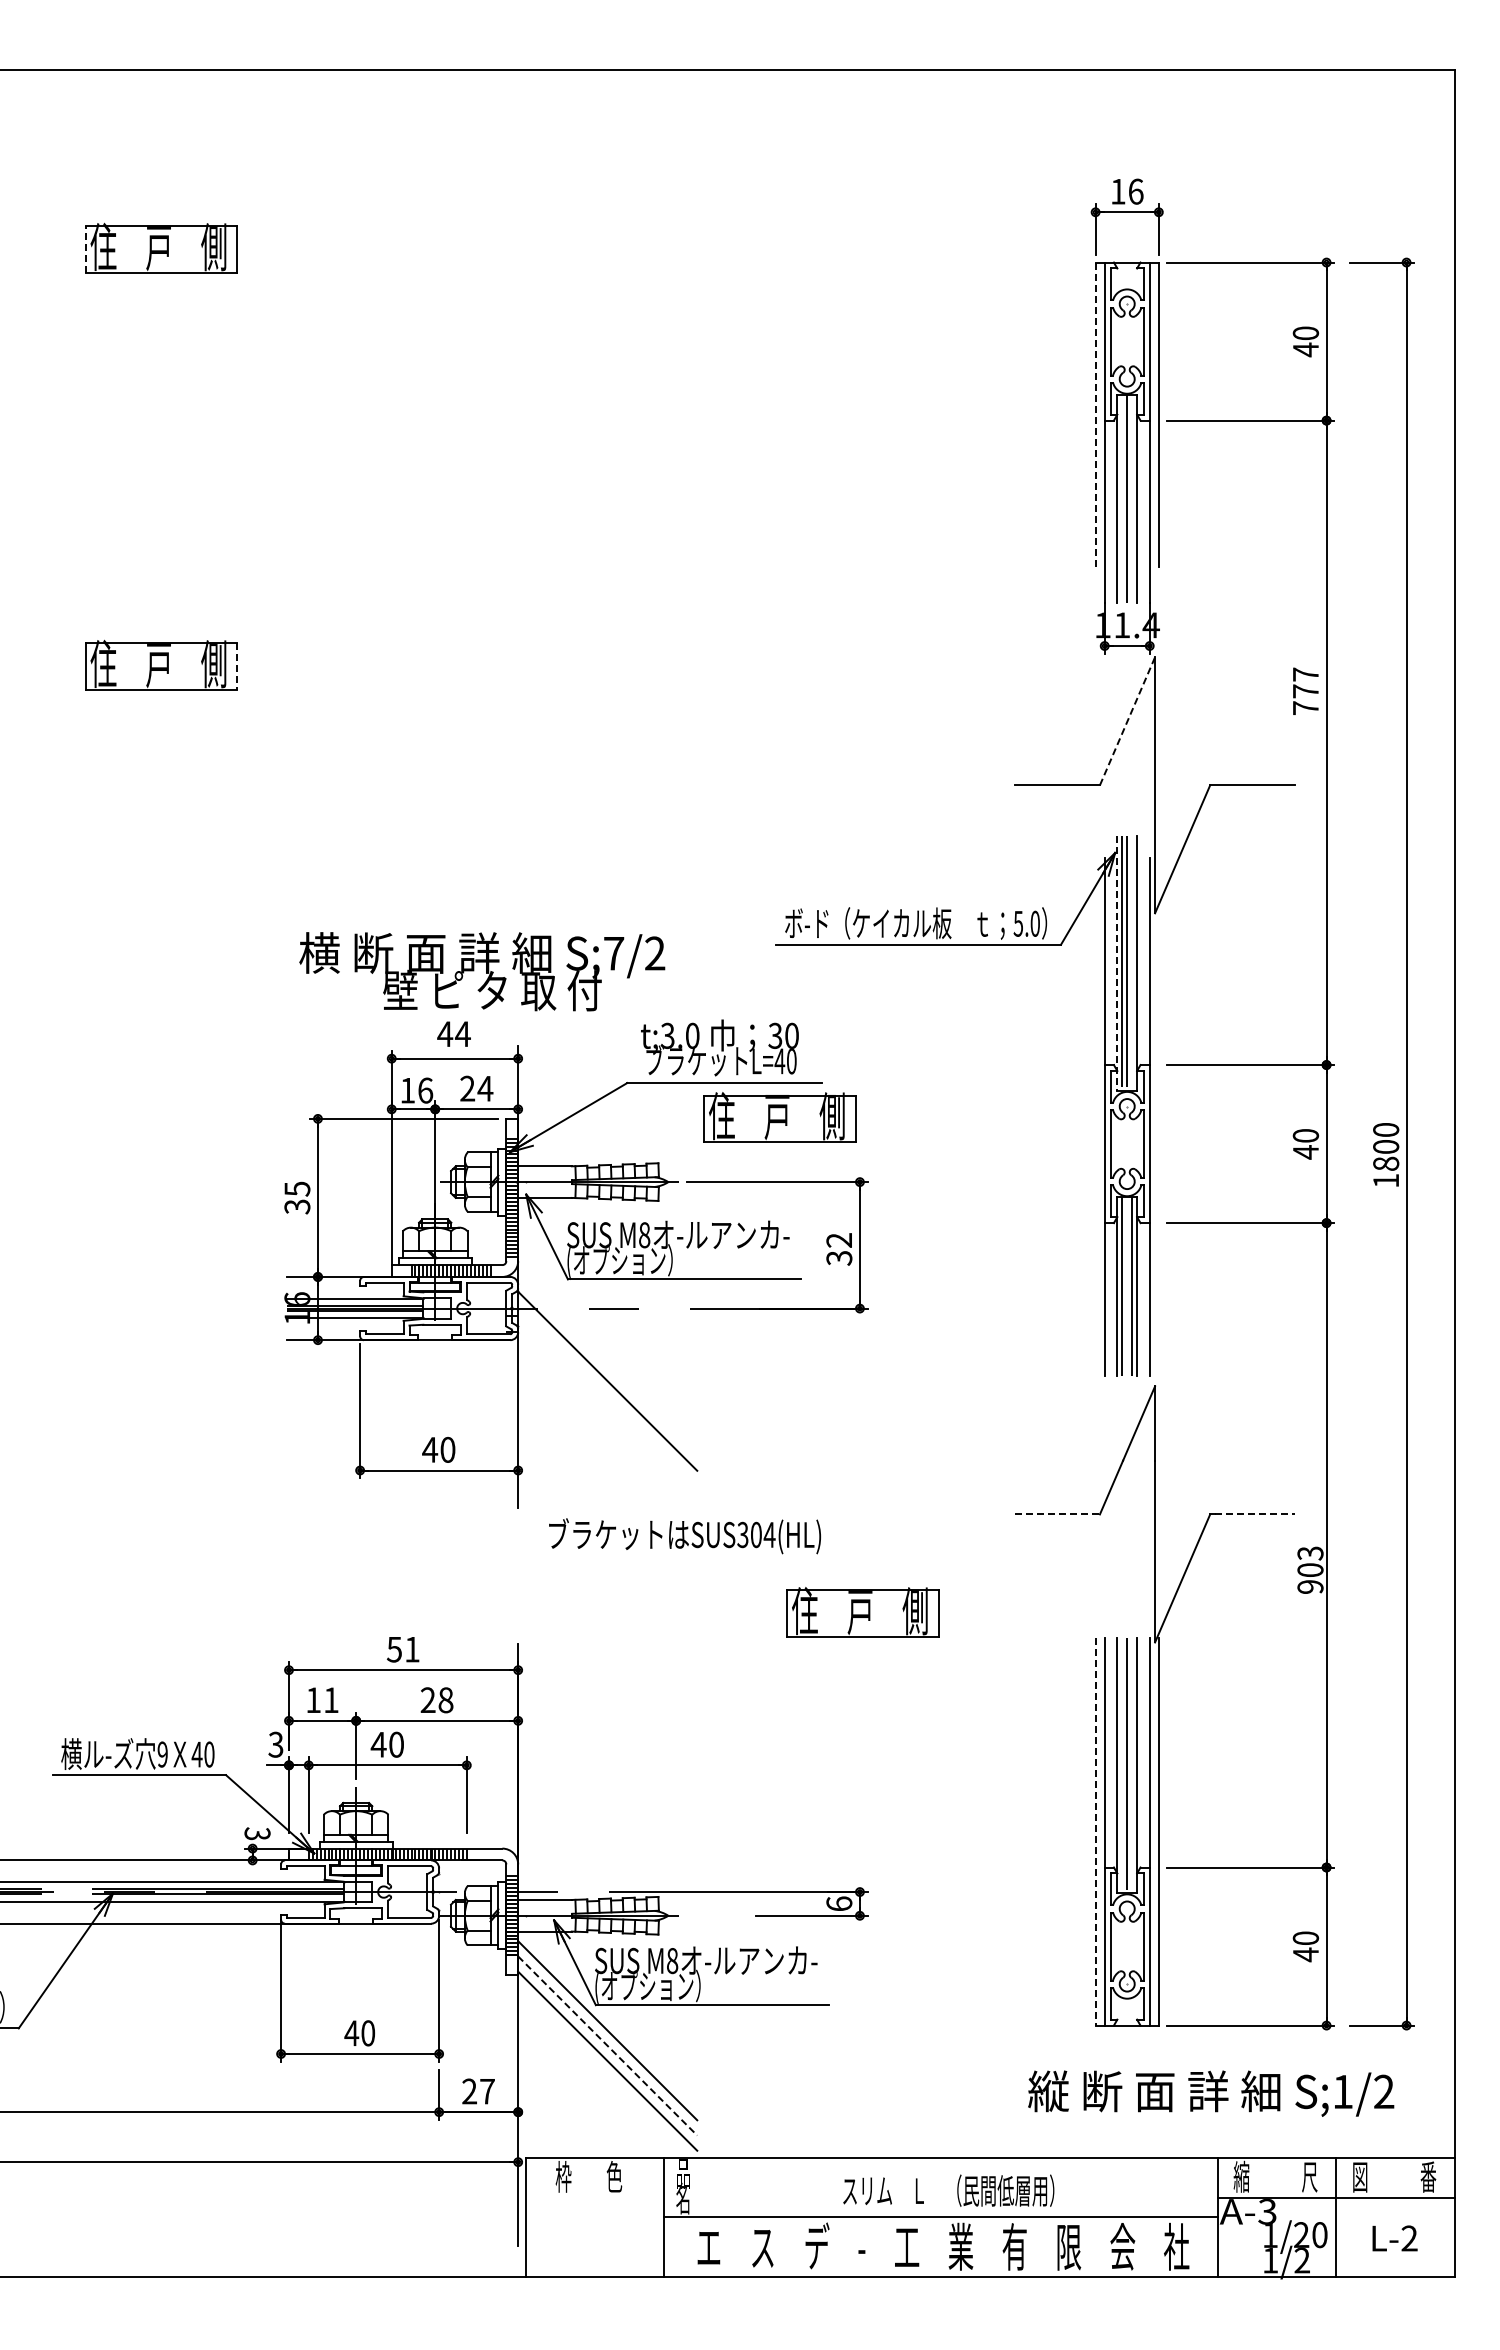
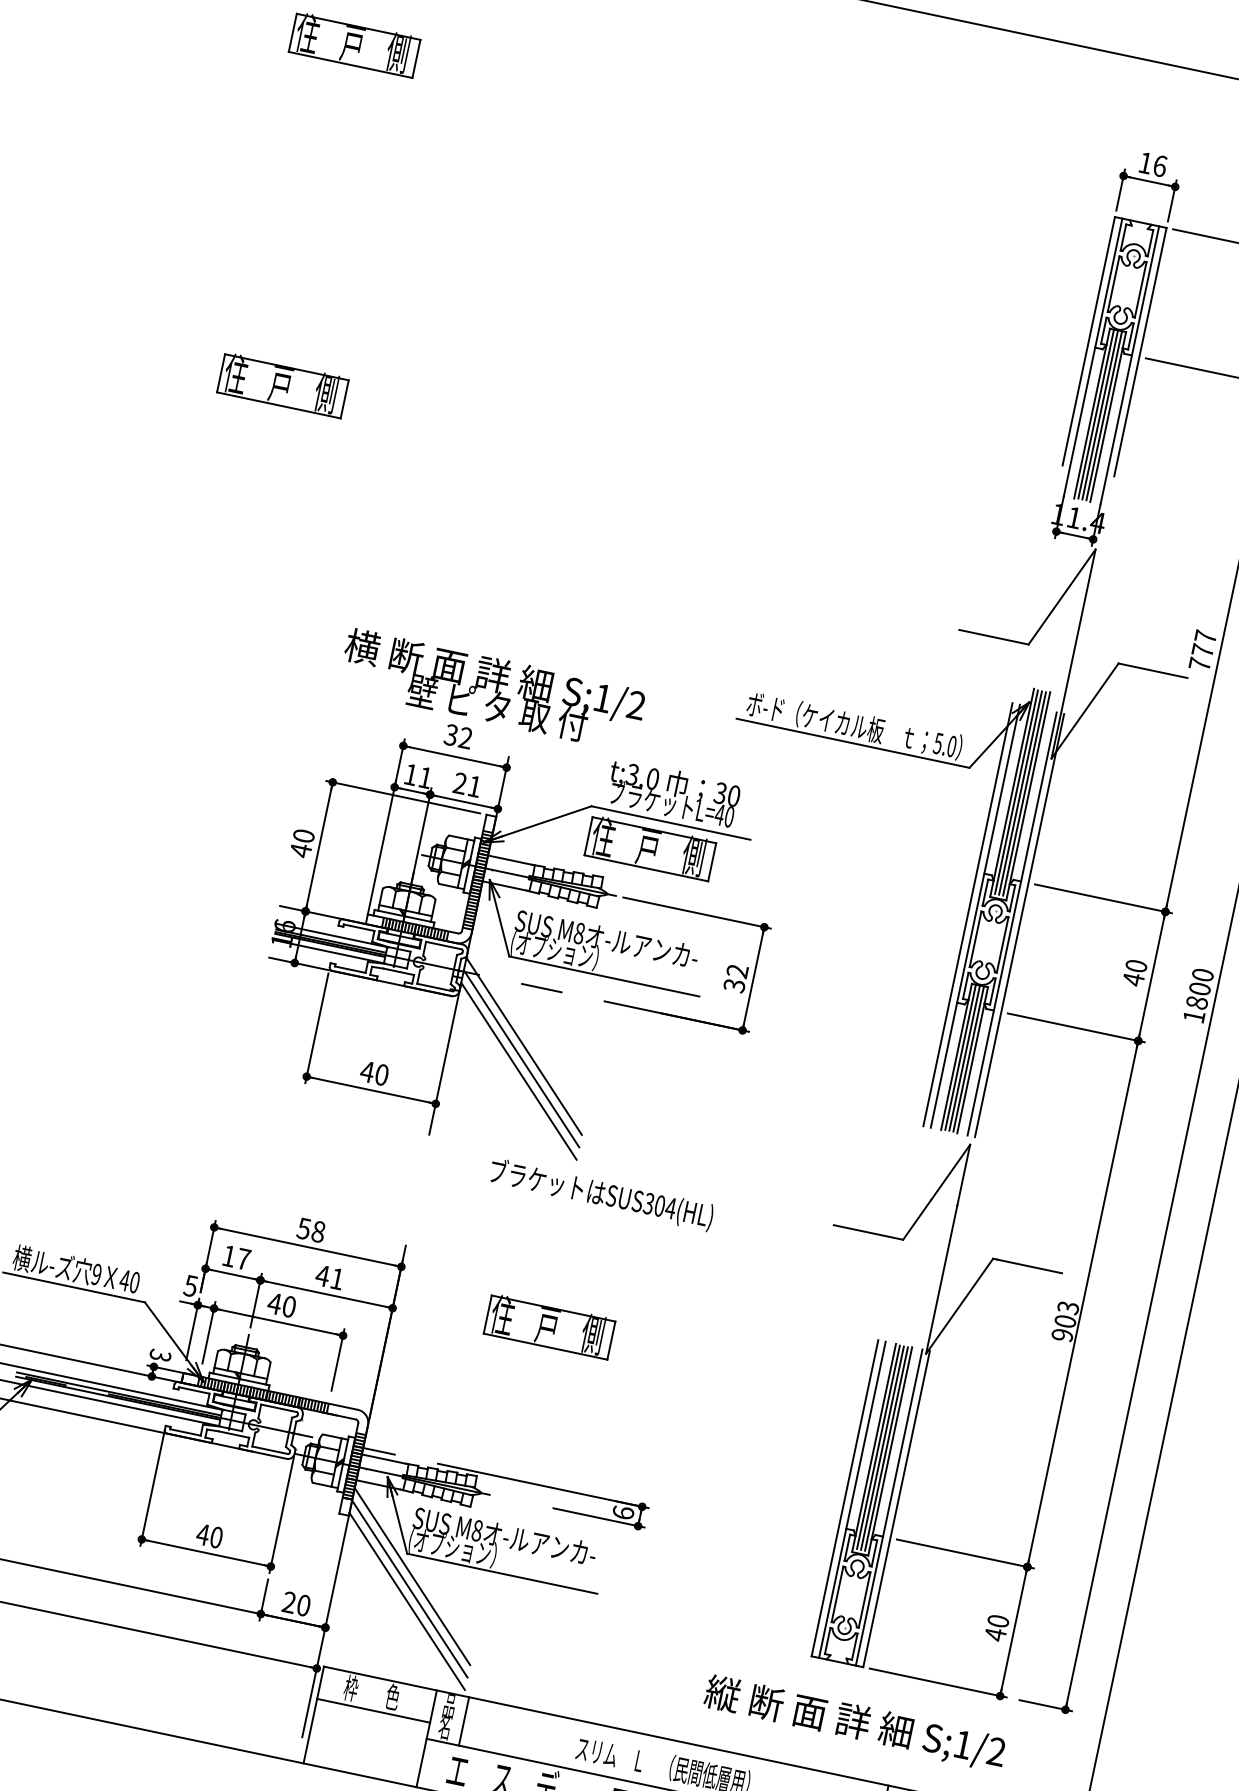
line: (85, 249) -> (292, 32), dashed -> solid
line: (1095, 415) -> (1088, 341), dashed -> solid
line: (1122, 498) -> (1096, 414), added
line: (1132, 498) -> (1104, 416), added
line: (237, 667) -> (344, 400), dashed -> solid
text: (1305, 690) -> (1202, 649), moved
line: (1127, 721) -> (1062, 597), dashed -> solid
text: (614, 953) -> (603, 698), S;7/2 -> S;1/2
line: (1132, 962) -> (1024, 794), added
line: (1117, 963) -> (1012, 793), dashed -> solid
text: (453, 1034) -> (457, 736), 44 -> 32
text: (485, 1088) -> (474, 786), 24 -> 21
text: (425, 1090) -> (425, 777), 16 -> 11
part: (779, 1117) -> (650, 848), moved
line: (1095, 1117) -> (967, 914), added
line: (1158, 1117) -> (1019, 925), added
text: (297, 1197) -> (302, 843), 35 -> 40
line: (1127, 1286) -> (964, 1058), added
line: (607, 1396) -> (521, 1058), added
line: (607, 1411) -> (518, 1071), added
line: (1058, 1514) -> (869, 1232), dashed -> solid
line: (1254, 1514) -> (1029, 1266), dashed -> solid
text: (684, 1536) -> (600, 1194), moved
part: (862, 1612) -> (549, 1326), moved
text: (412, 1649) -> (318, 1231), 51 -> 58
text: (331, 1699) -> (243, 1258), 11 -> 17
text: (436, 1700) -> (329, 1277), 28 -> 41
text: (276, 1744) -> (191, 1285), 3 -> 5
line: (1122, 1765) -> (878, 1448), added
line: (1132, 1765) -> (886, 1450), added
line: (1095, 1831) -> (844, 1497), dashed -> solid
line: (607, 2045) -> (409, 1588), dashed -> solid
text: (487, 2091) -> (303, 1605), 27 -> 20
text: (1211, 2093) -> (855, 1723), moved
line: (704, 2187) -> (464, 1721), added
line: (595, 2197) -> (373, 1710), added

